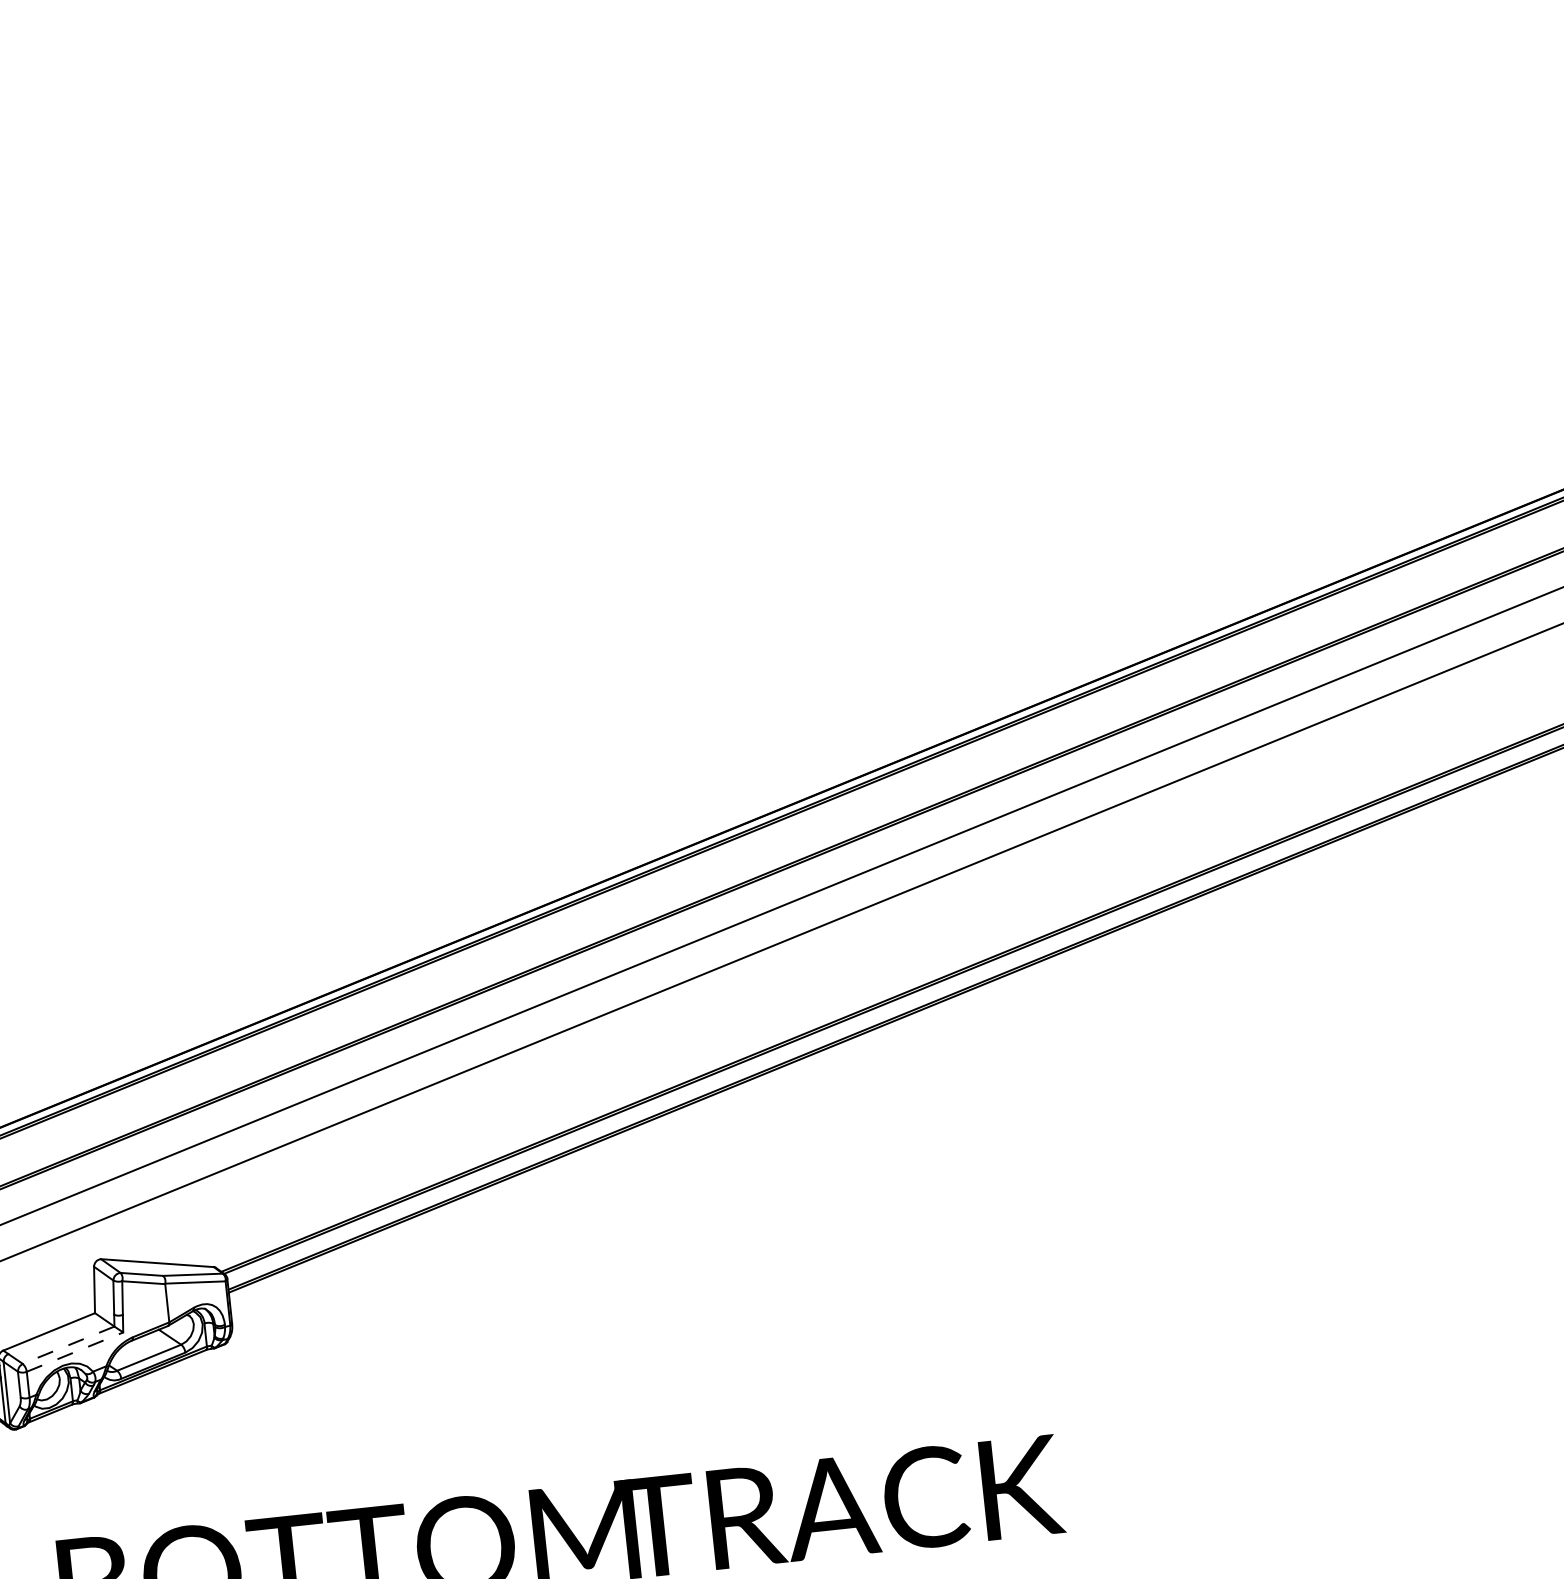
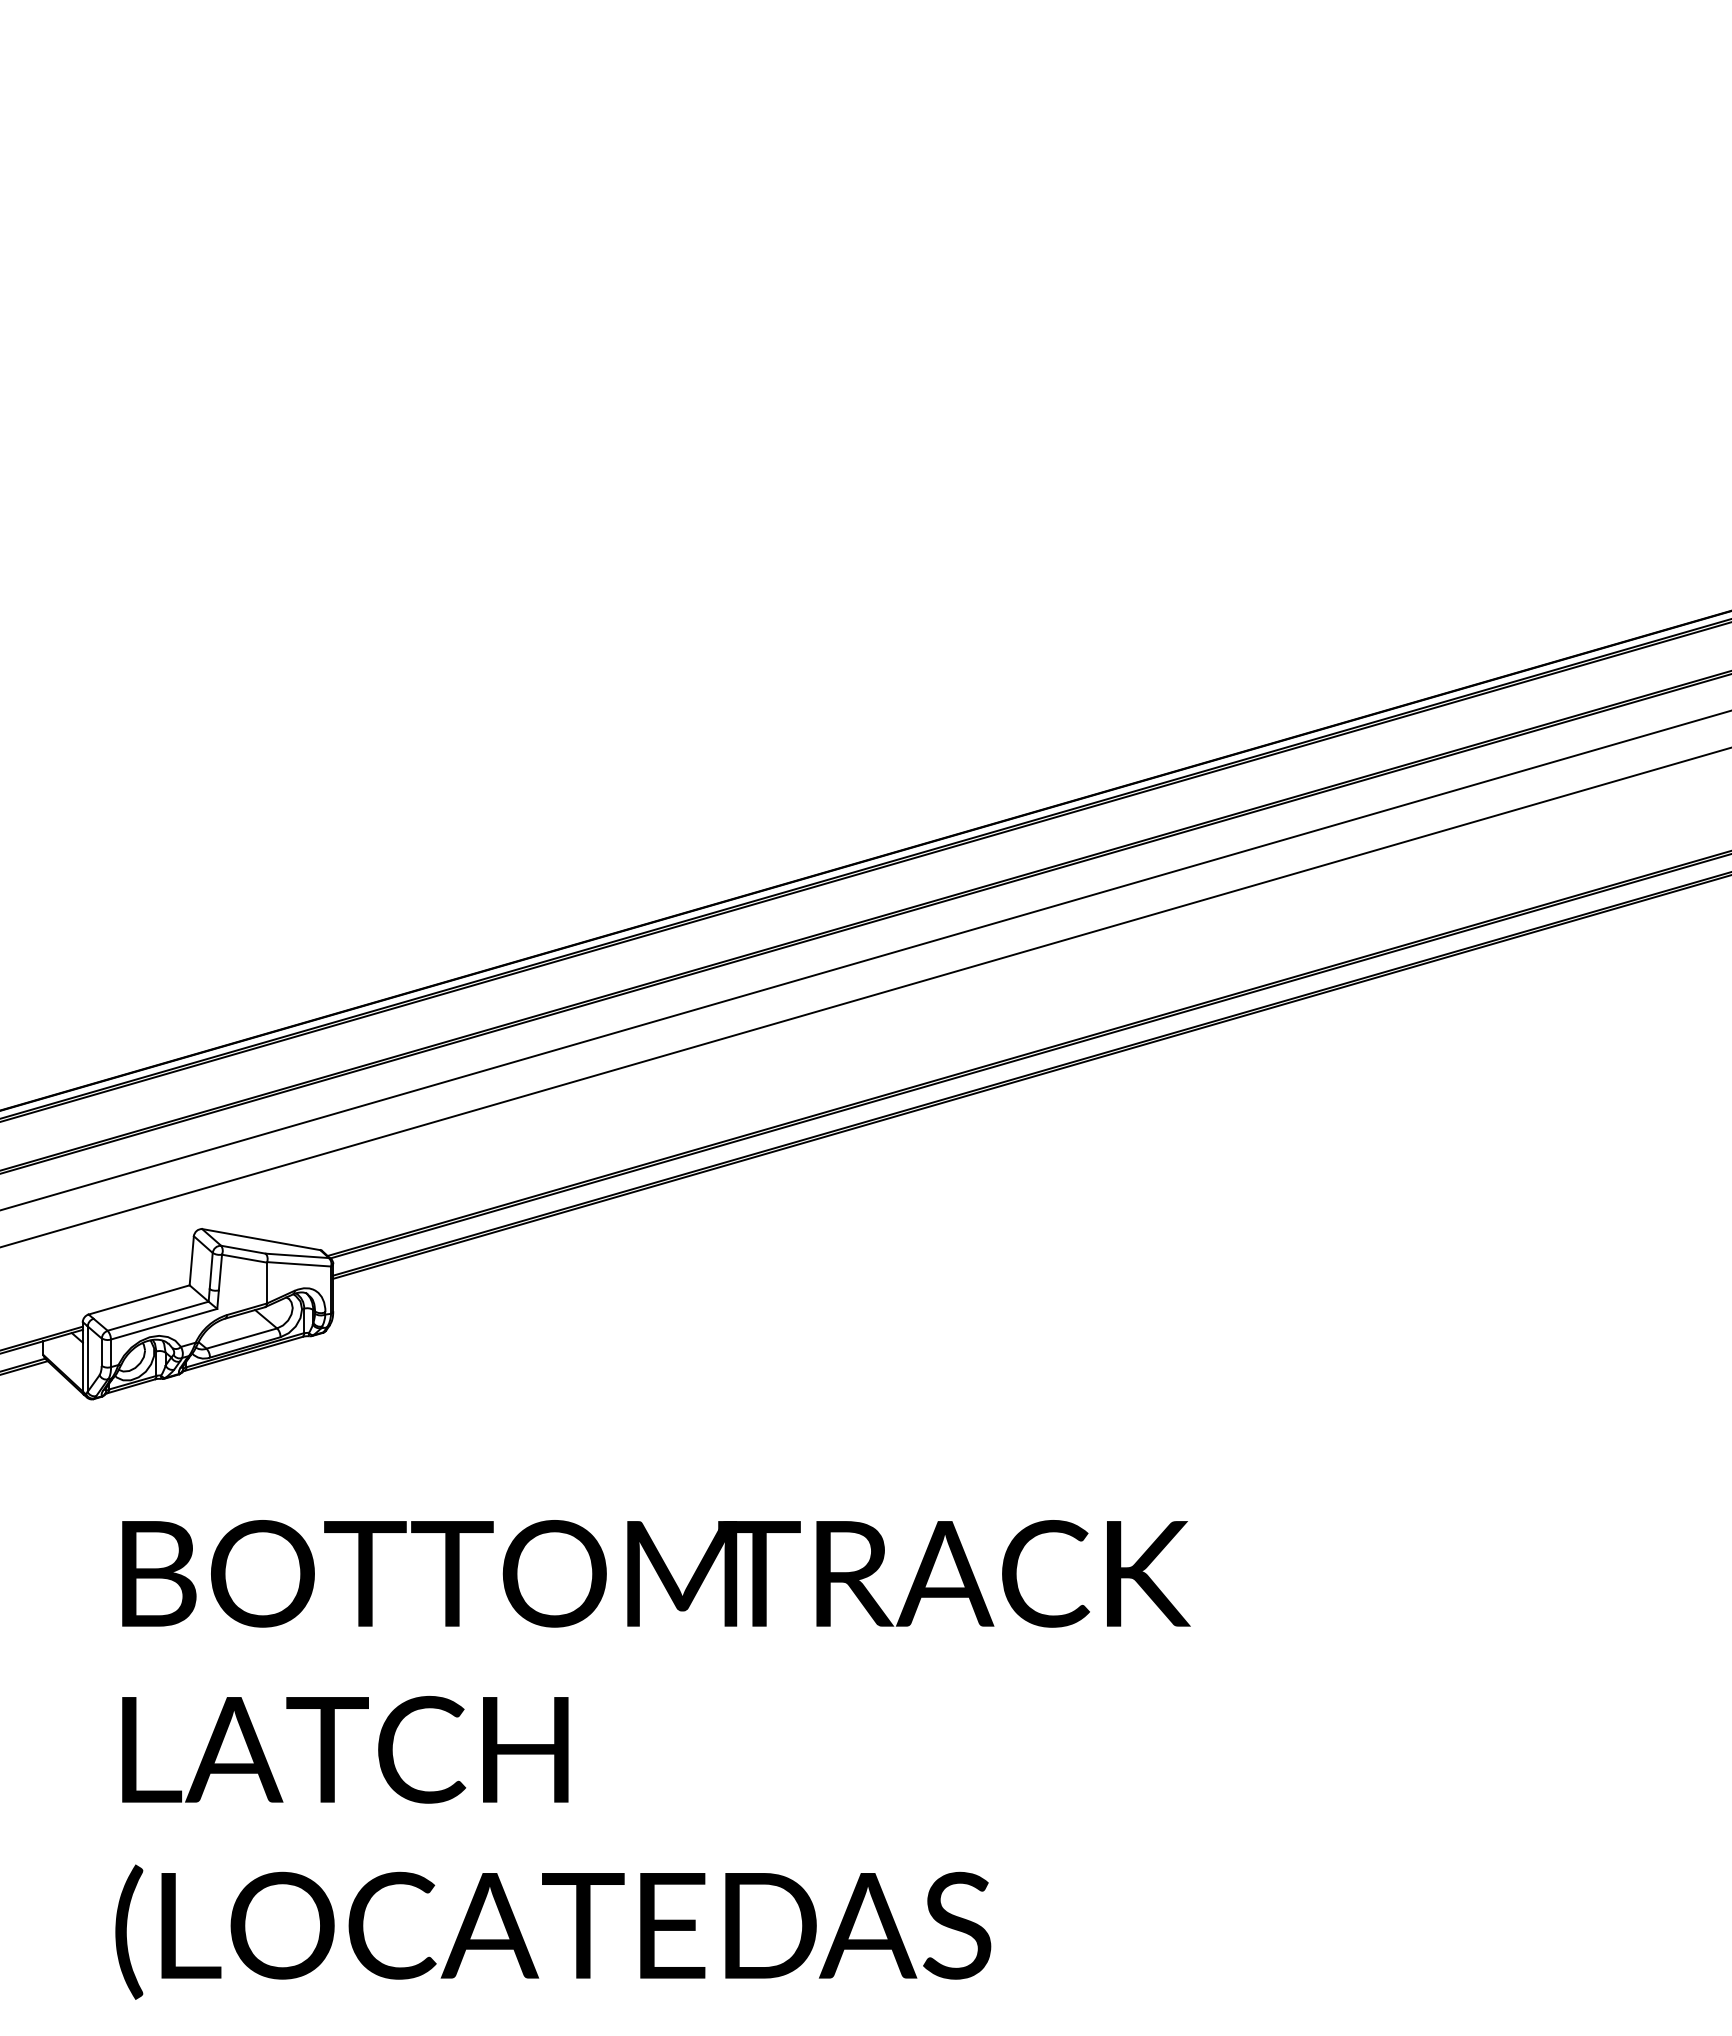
line: (68, 1345) -> (158, 1316), dashed -> solid
line: (75, 1352) -> (164, 1324), dashed -> solid

